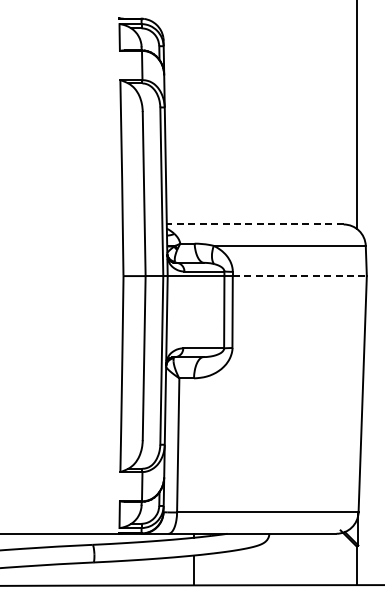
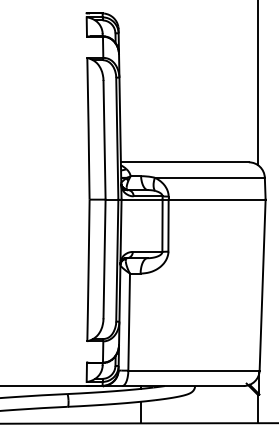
line: (254, 224) -> (184, 162), dashed -> solid
line: (300, 276) -> (217, 199), dashed -> solid

